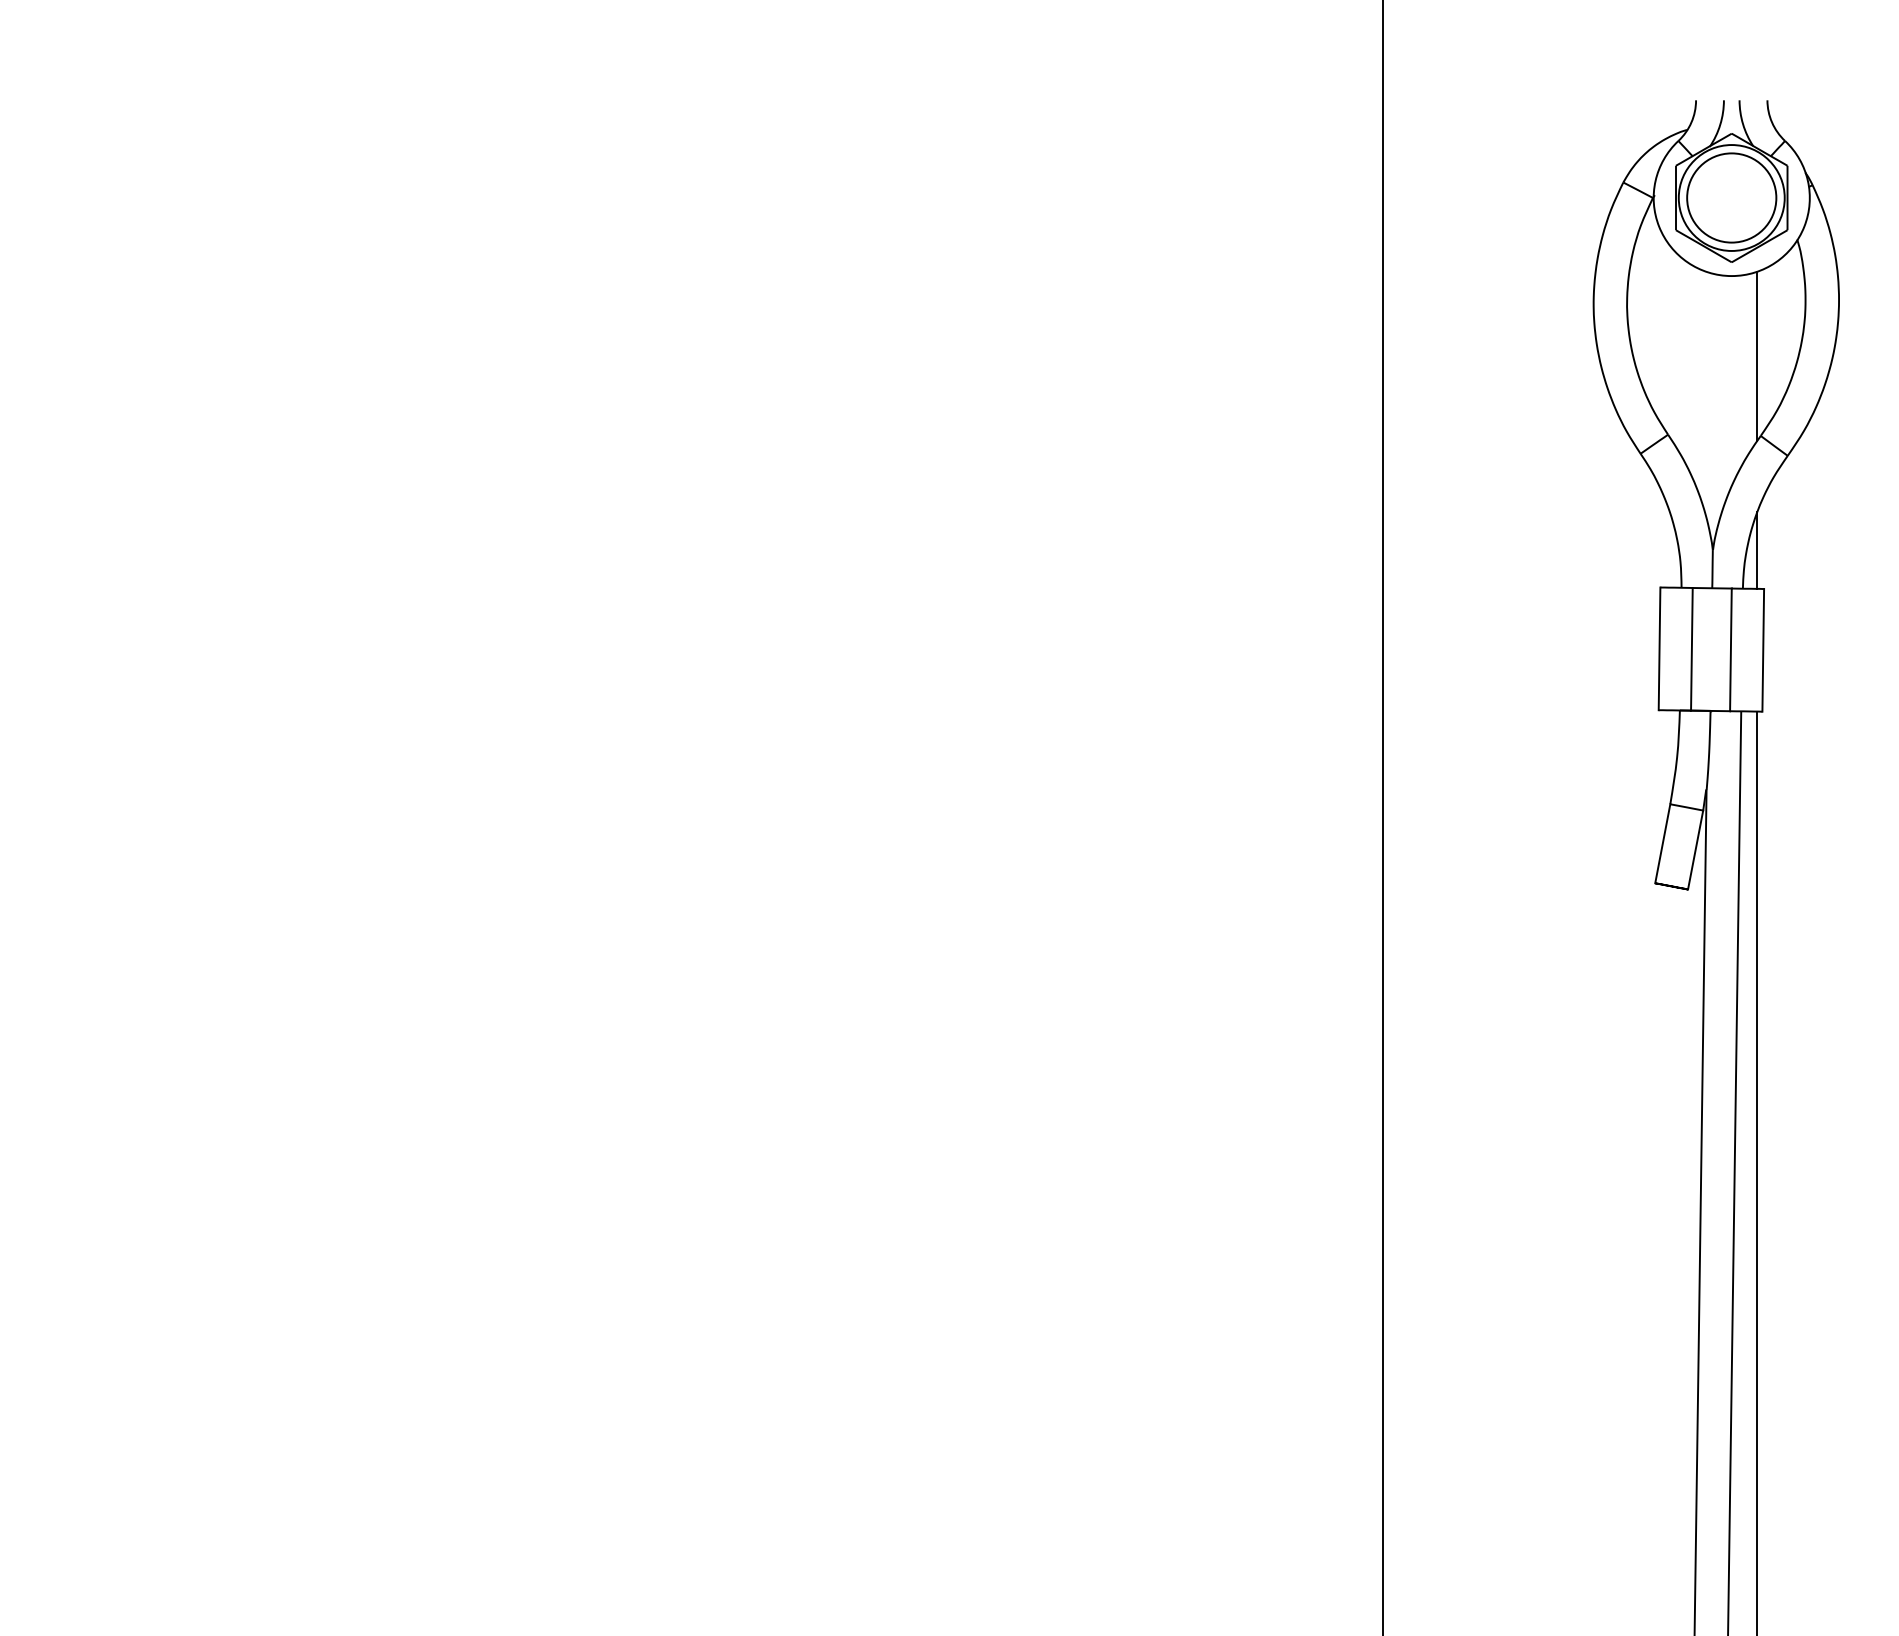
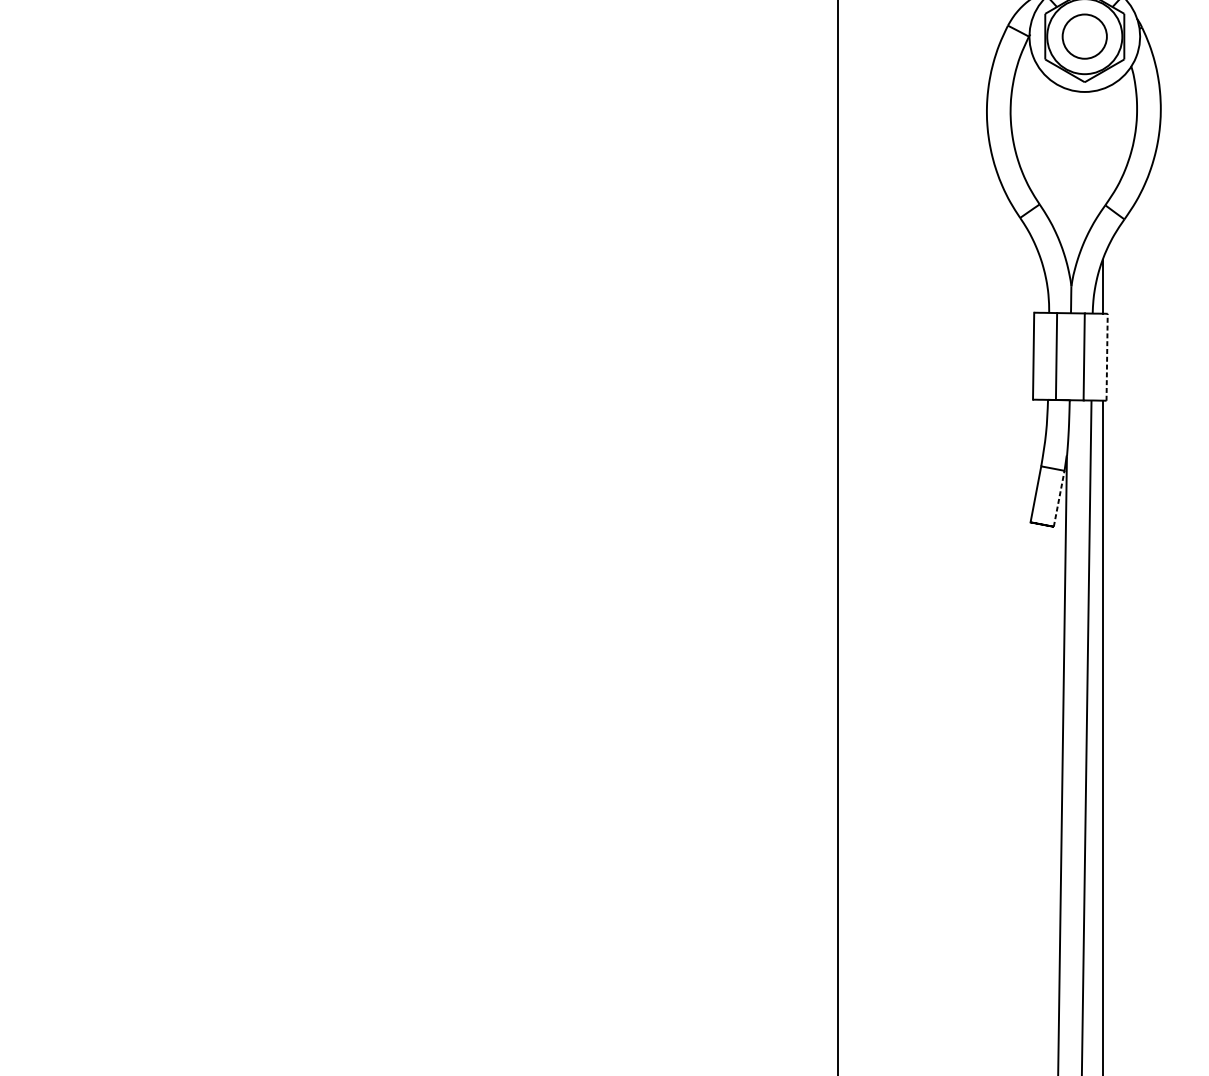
circle: (1731, 197) -> (1084, 36), size x0.7
line: (1757, 356) -> (1103, 148), removed
line: (1763, 649) -> (1107, 356), solid -> dashed
line: (1695, 849) -> (1059, 498), solid -> dashed

